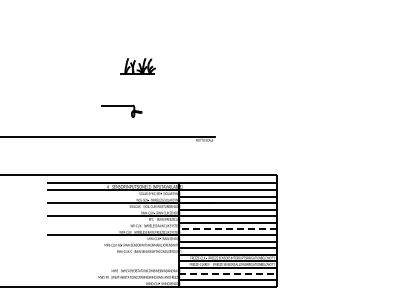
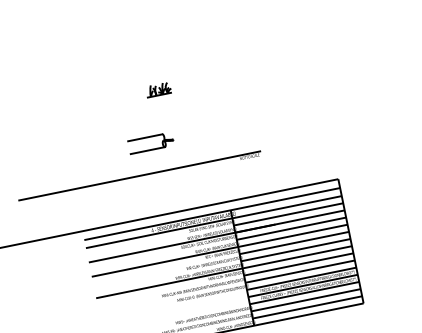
part: (137, 66) -> (158, 89), size x0.62
line: (117, 117) -> (147, 151), added
line: (227, 228) -> (295, 249), dashed -> solid
line: (228, 273) -> (306, 299), dashed -> solid

